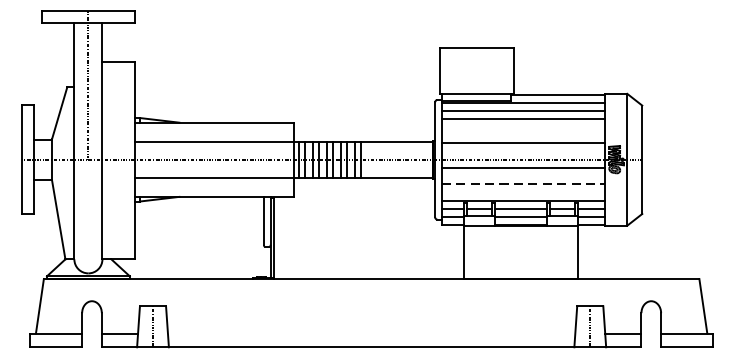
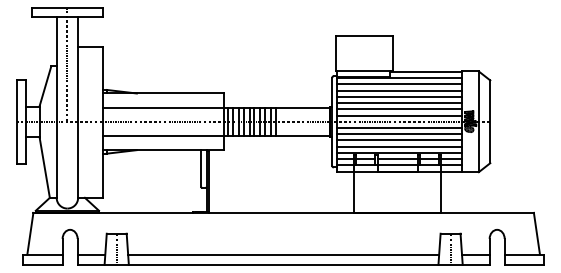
line: (523, 126) -> (399, 96), added
line: (523, 135) -> (399, 103), added
line: (523, 151) -> (399, 115), added
line: (523, 176) -> (399, 134), added
line: (524, 184) -> (400, 140), dashed -> solid
line: (523, 192) -> (399, 146), added
line: (371, 333) -> (283, 254), added

